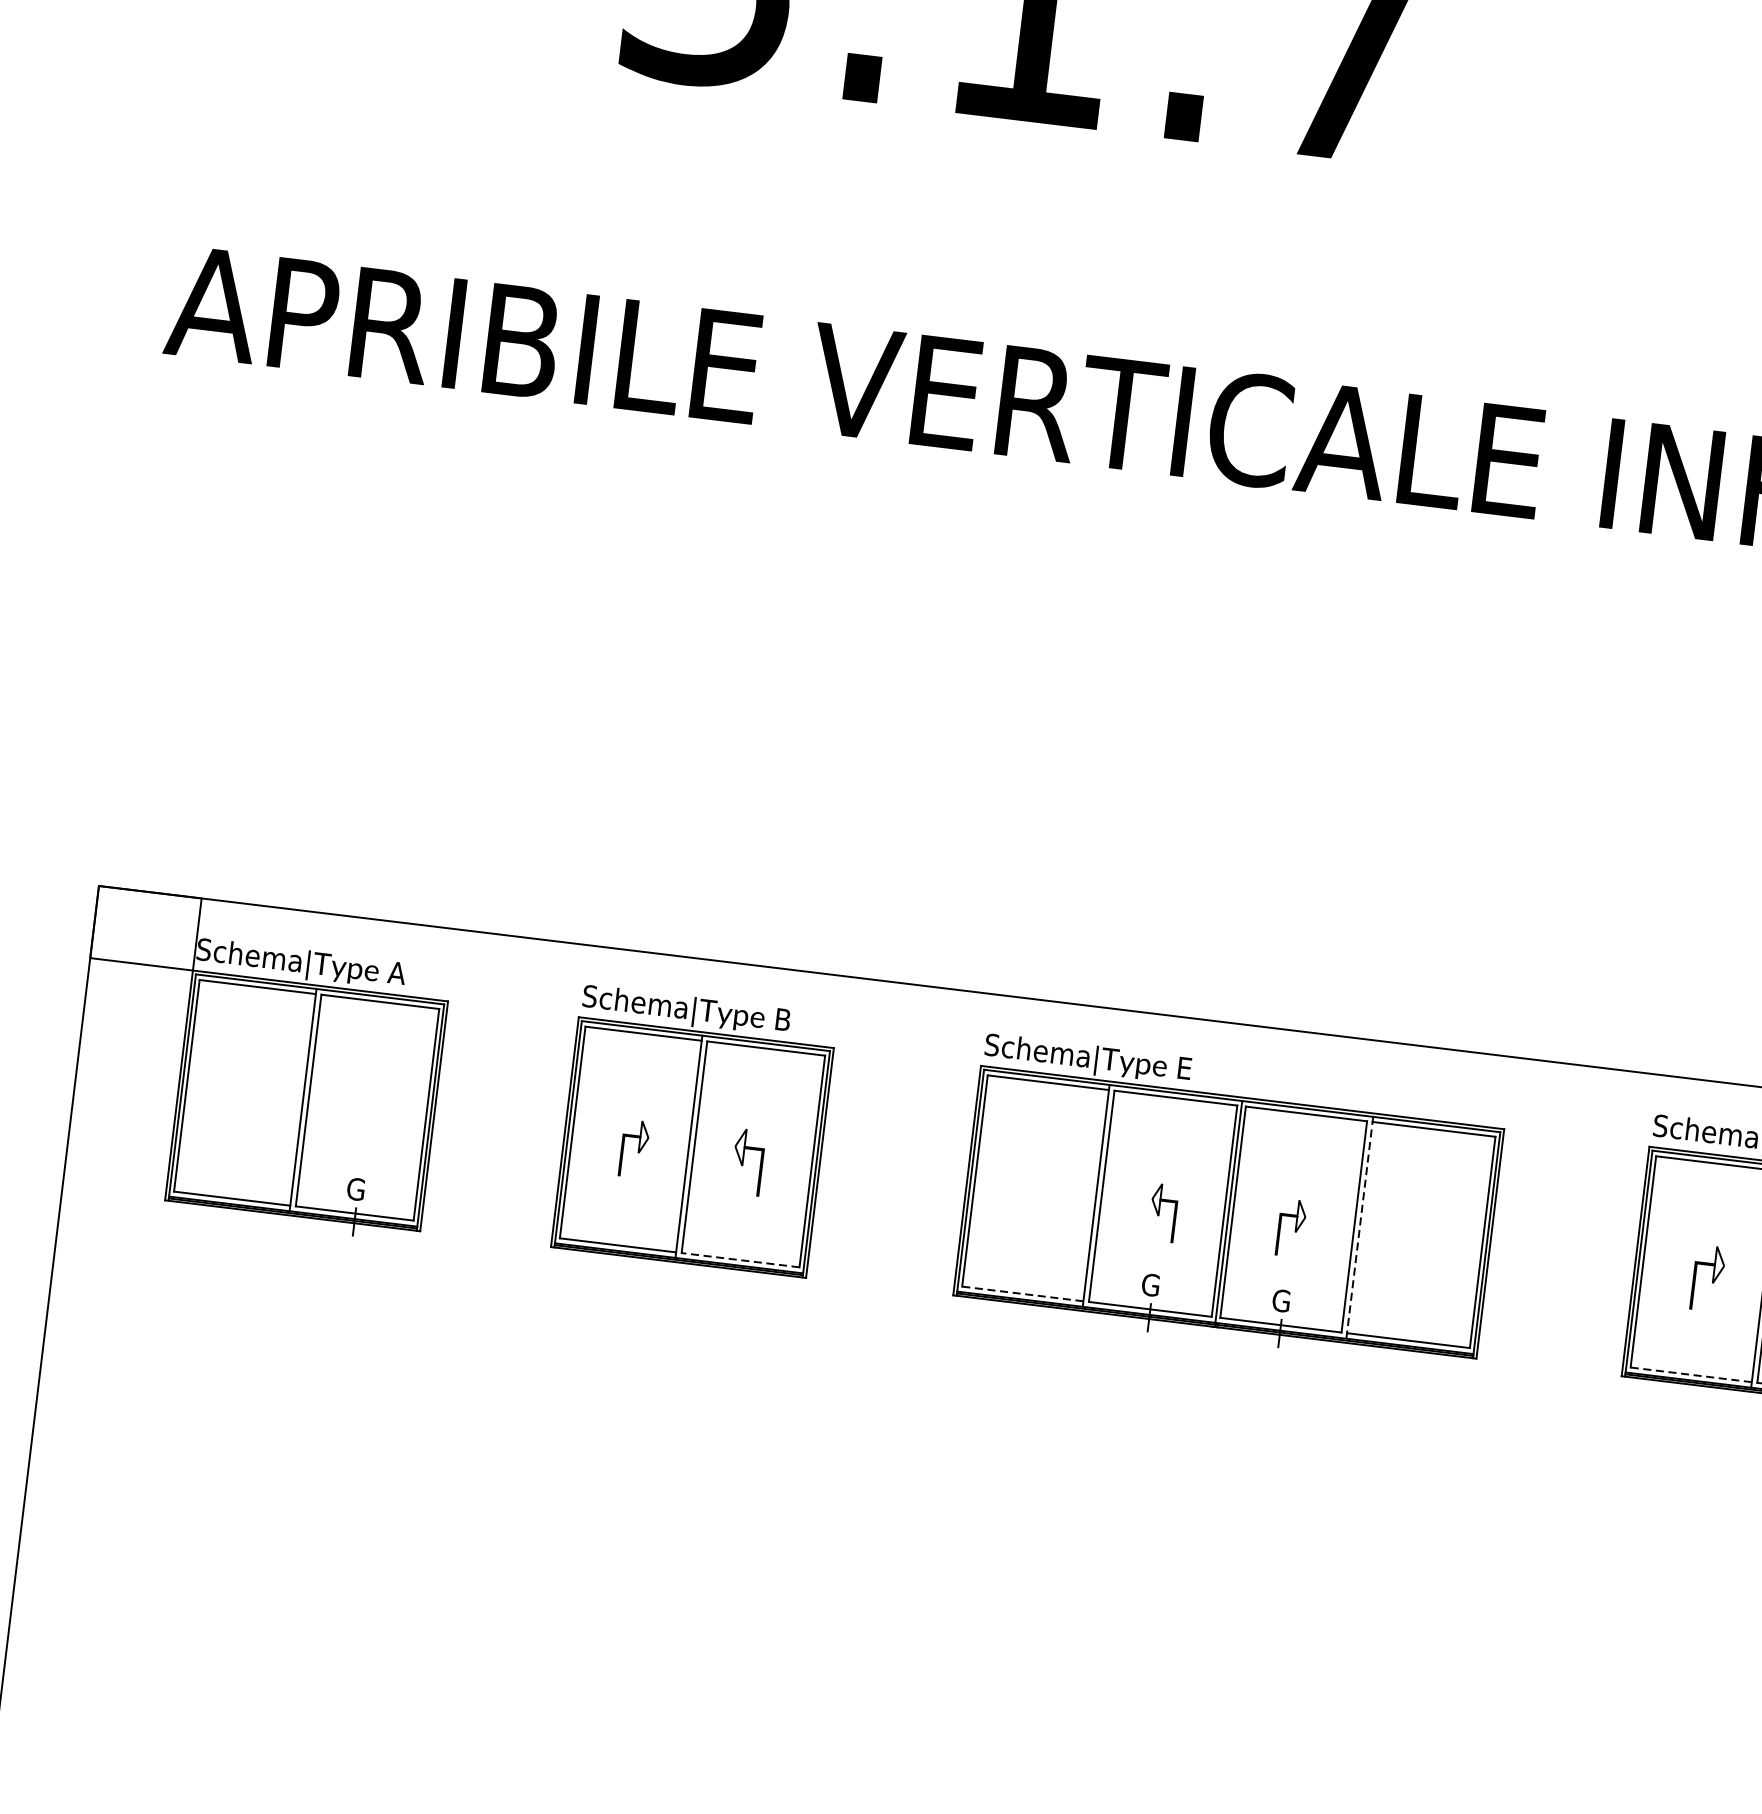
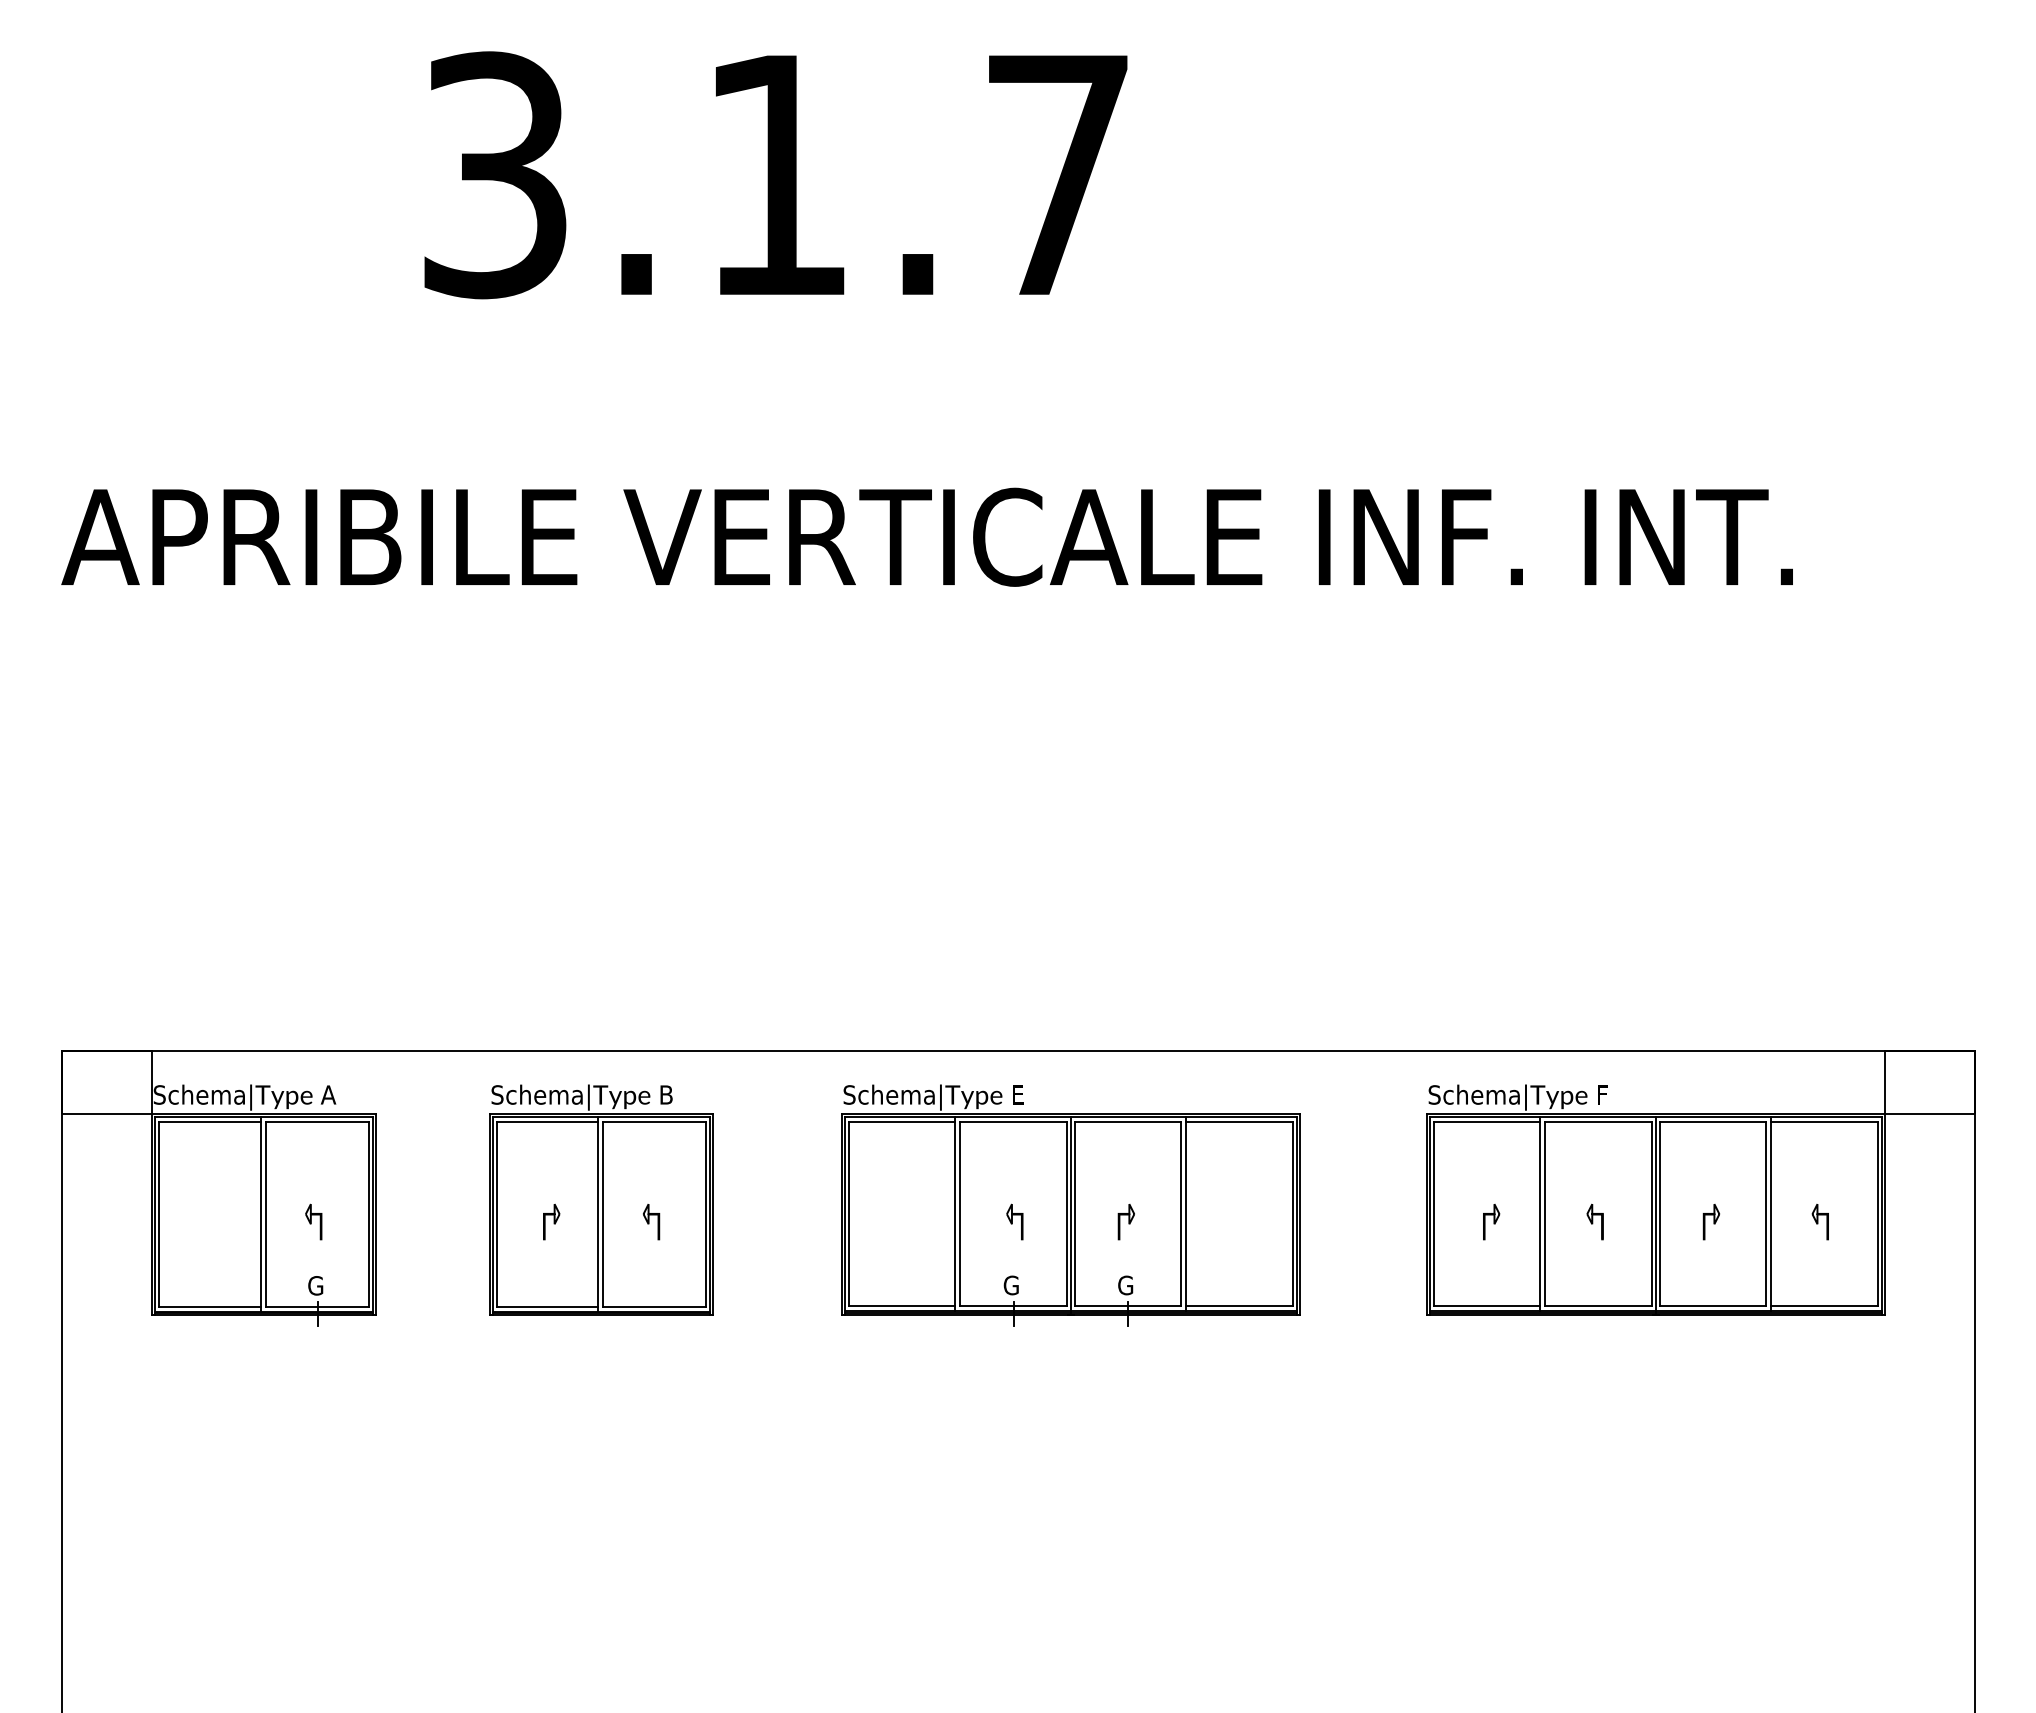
part: (362, 1115) -> (313, 1221), added
part: (634, 1148) -> (551, 1221), size x0.71
part: (748, 1163) -> (651, 1222), size x0.62
part: (1163, 1212) -> (1014, 1221), size x0.71
part: (1289, 1228) -> (1125, 1222), size x0.71
line: (1359, 1228) -> (1185, 1214), dashed -> solid
line: (740, 1259) -> (654, 1306), dashed -> solid
part: (1708, 1279) -> (1491, 1222), size x0.62
line: (1022, 1293) -> (901, 1306), dashed -> solid
line: (1690, 1374) -> (1486, 1306), dashed -> solid

